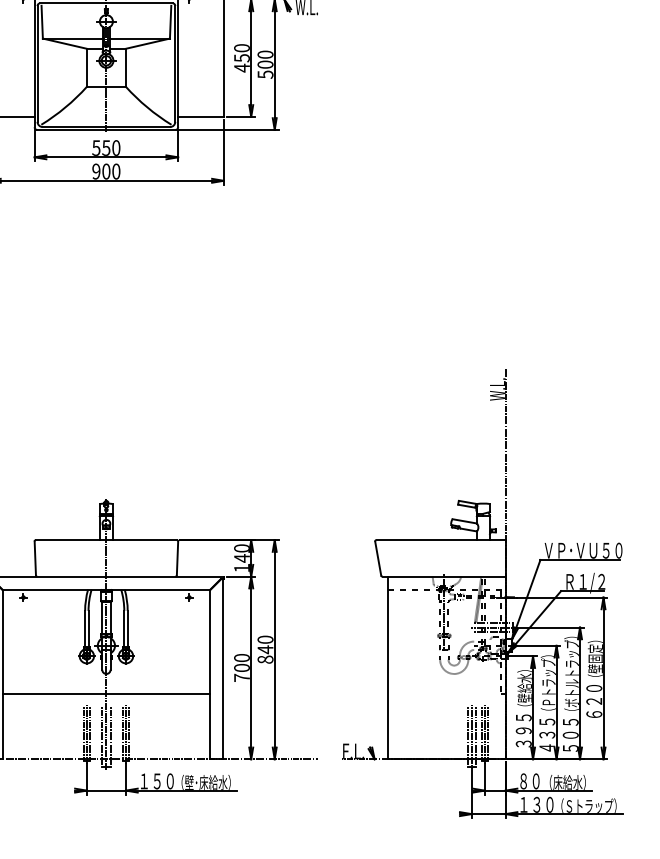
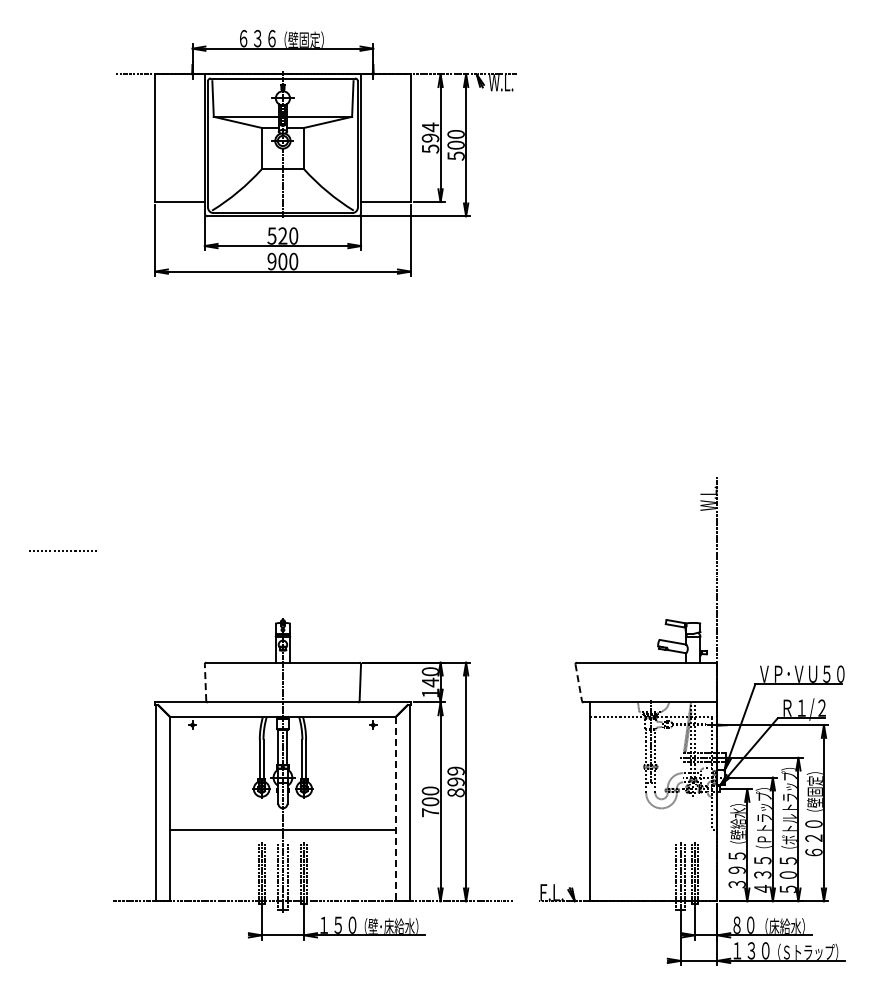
text: (241, 57) -> (430, 137), 450 -> 594
text: (106, 147) -> (282, 235), 550 -> 520
line: (35, 558) -> (205, 682), solid -> dashed
line: (377, 558) -> (578, 682), solid -> dashed
text: (264, 644) -> (455, 776), 840 -> 899
line: (209, 675) -> (395, 809), solid -> dashed

